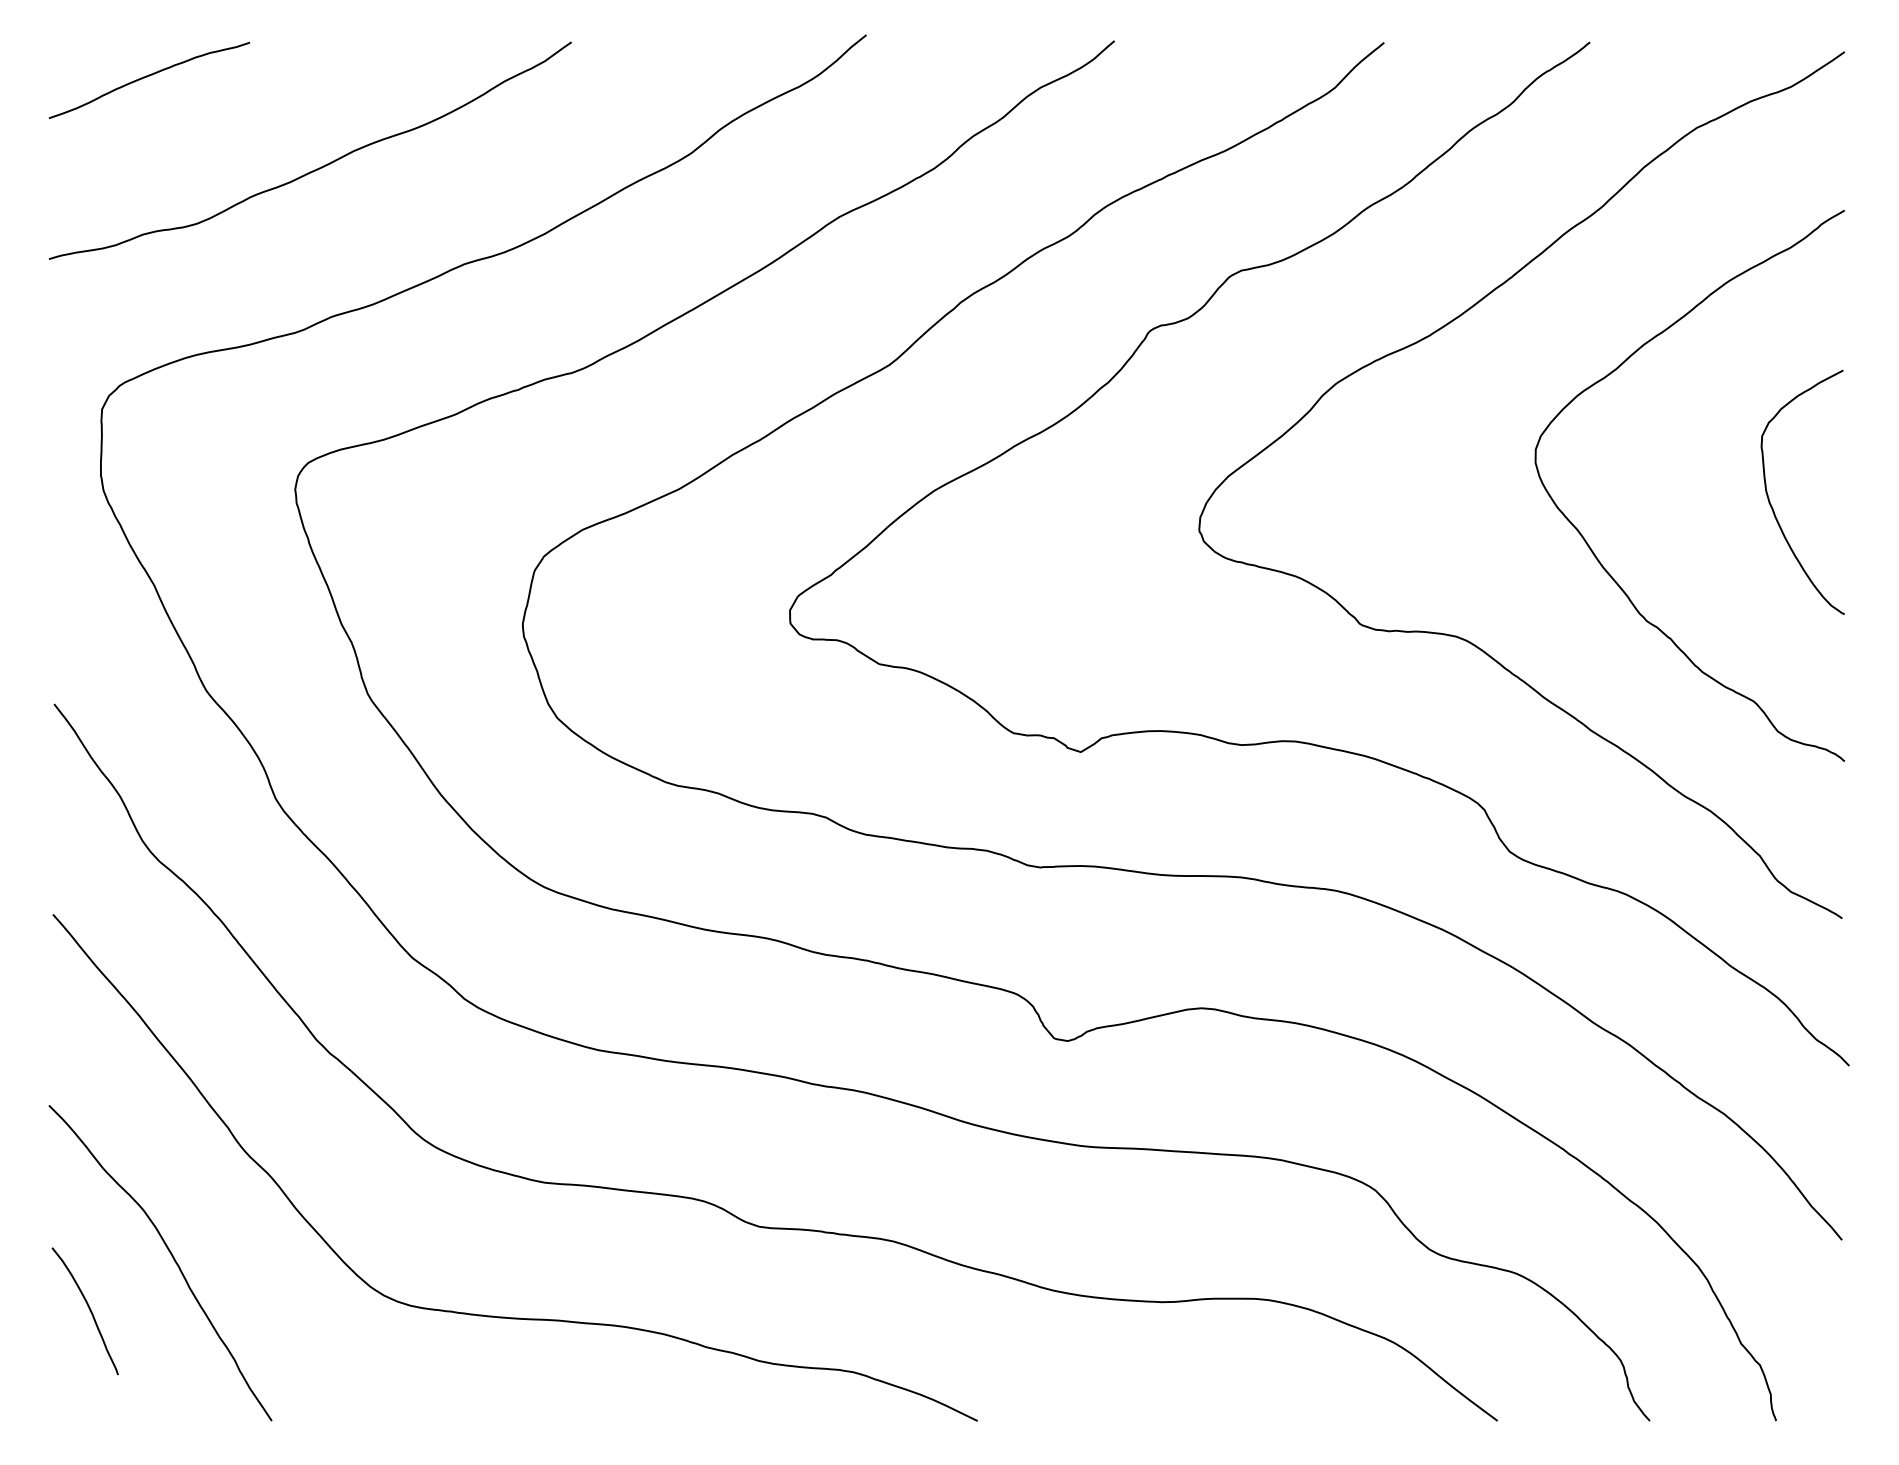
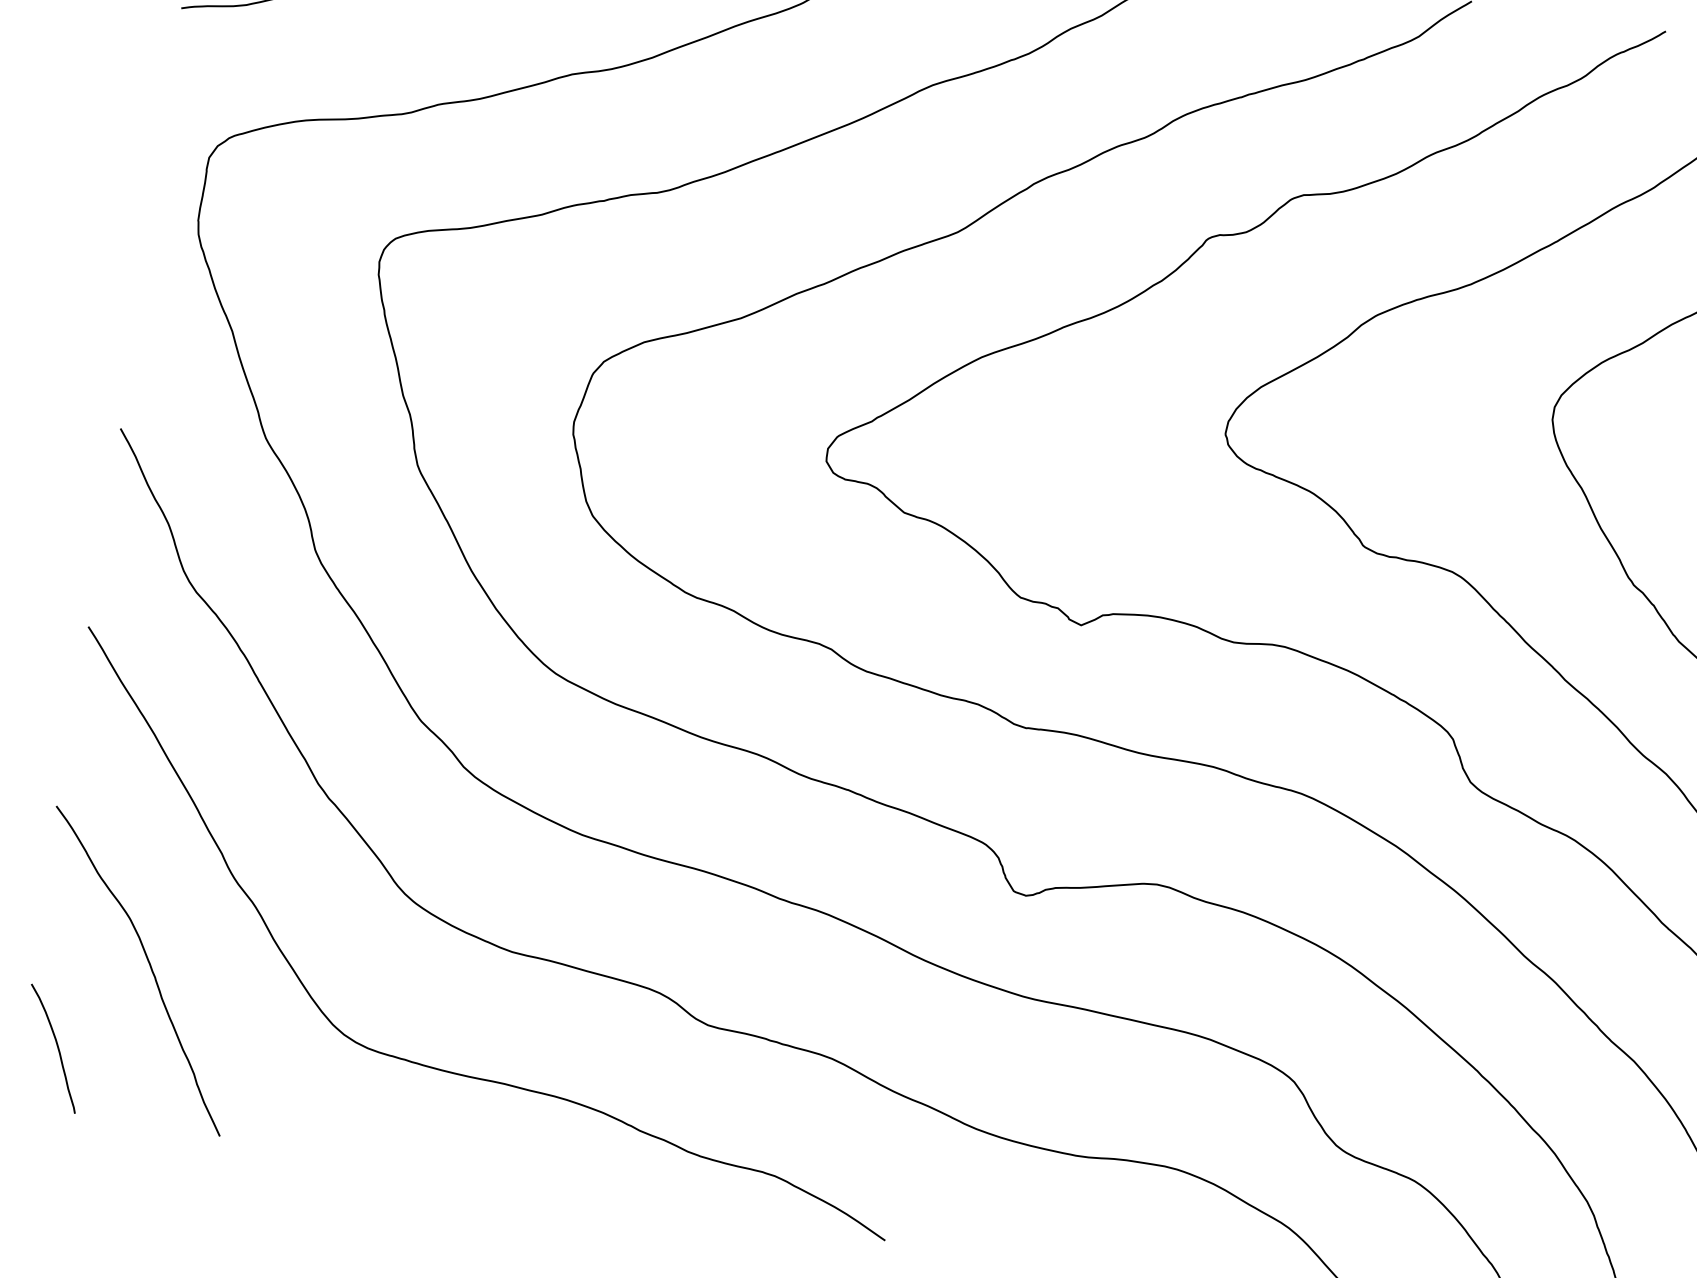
curve: (88, 1308) -> (56, 1046), moved

